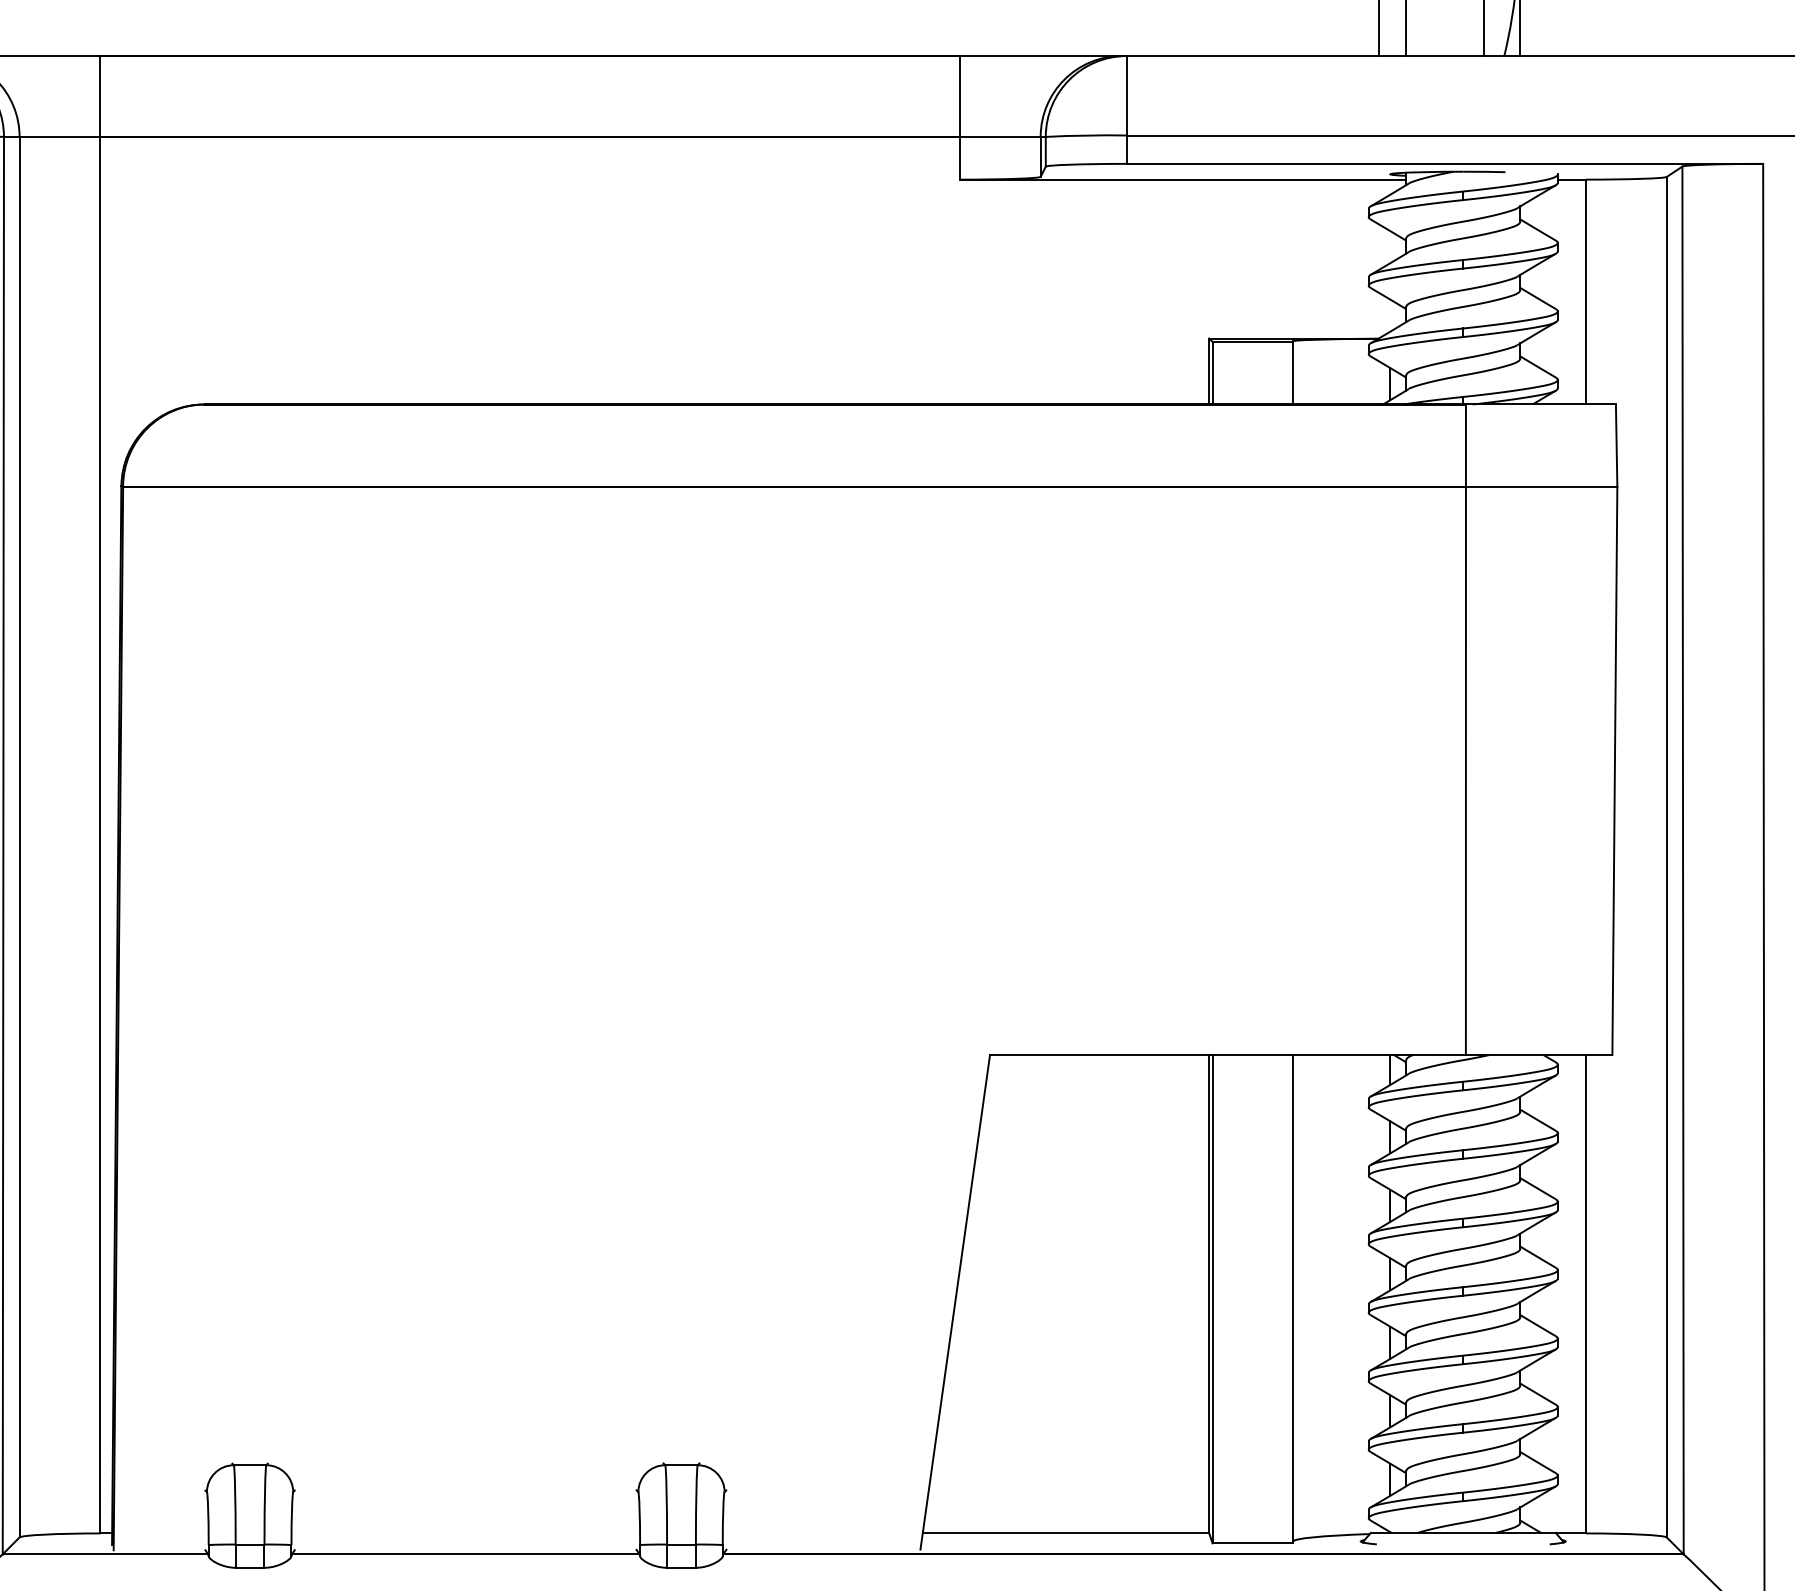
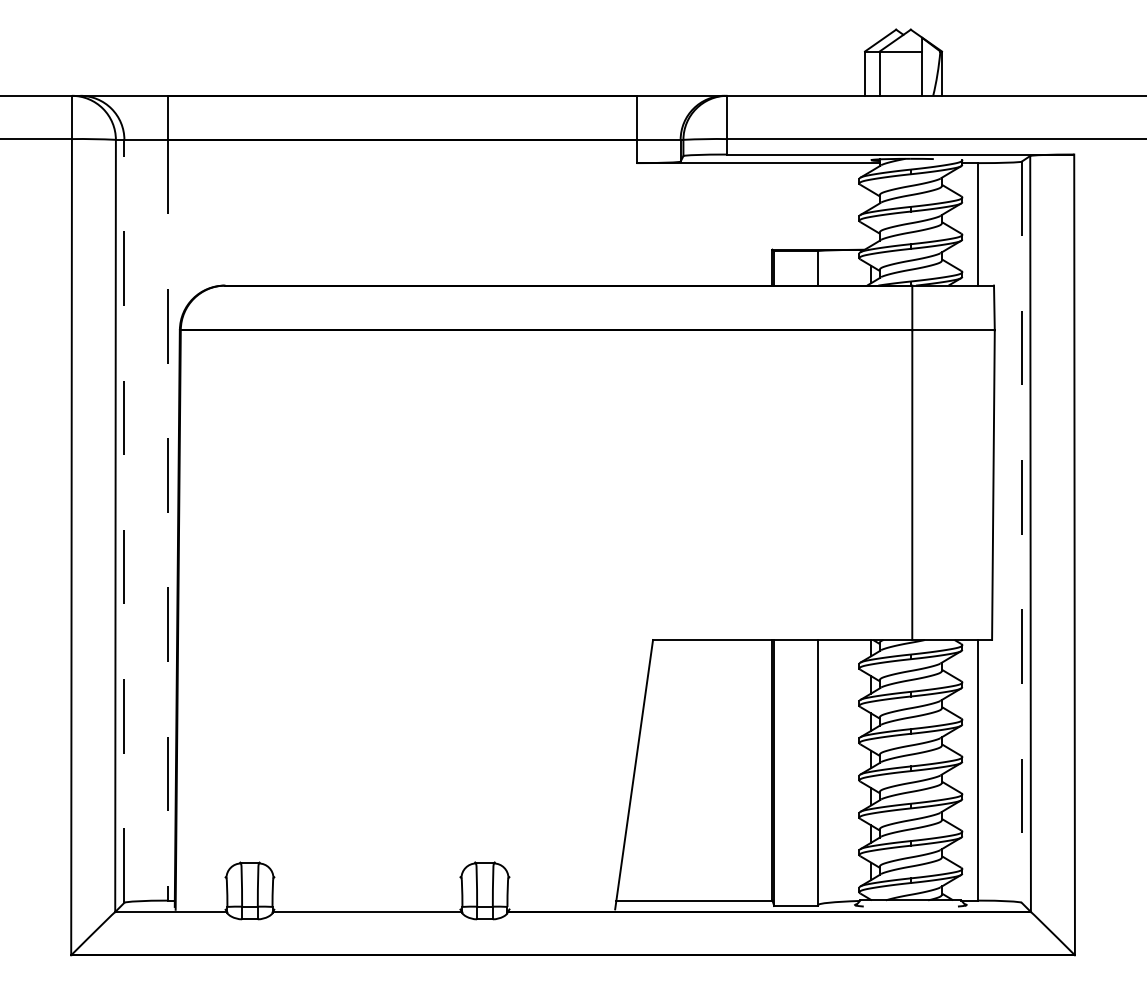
line: (19, 835) -> (124, 520), solid -> dashed
line: (100, 835) -> (168, 520), solid -> dashed
line: (1666, 857) -> (1021, 532), solid -> dashed

